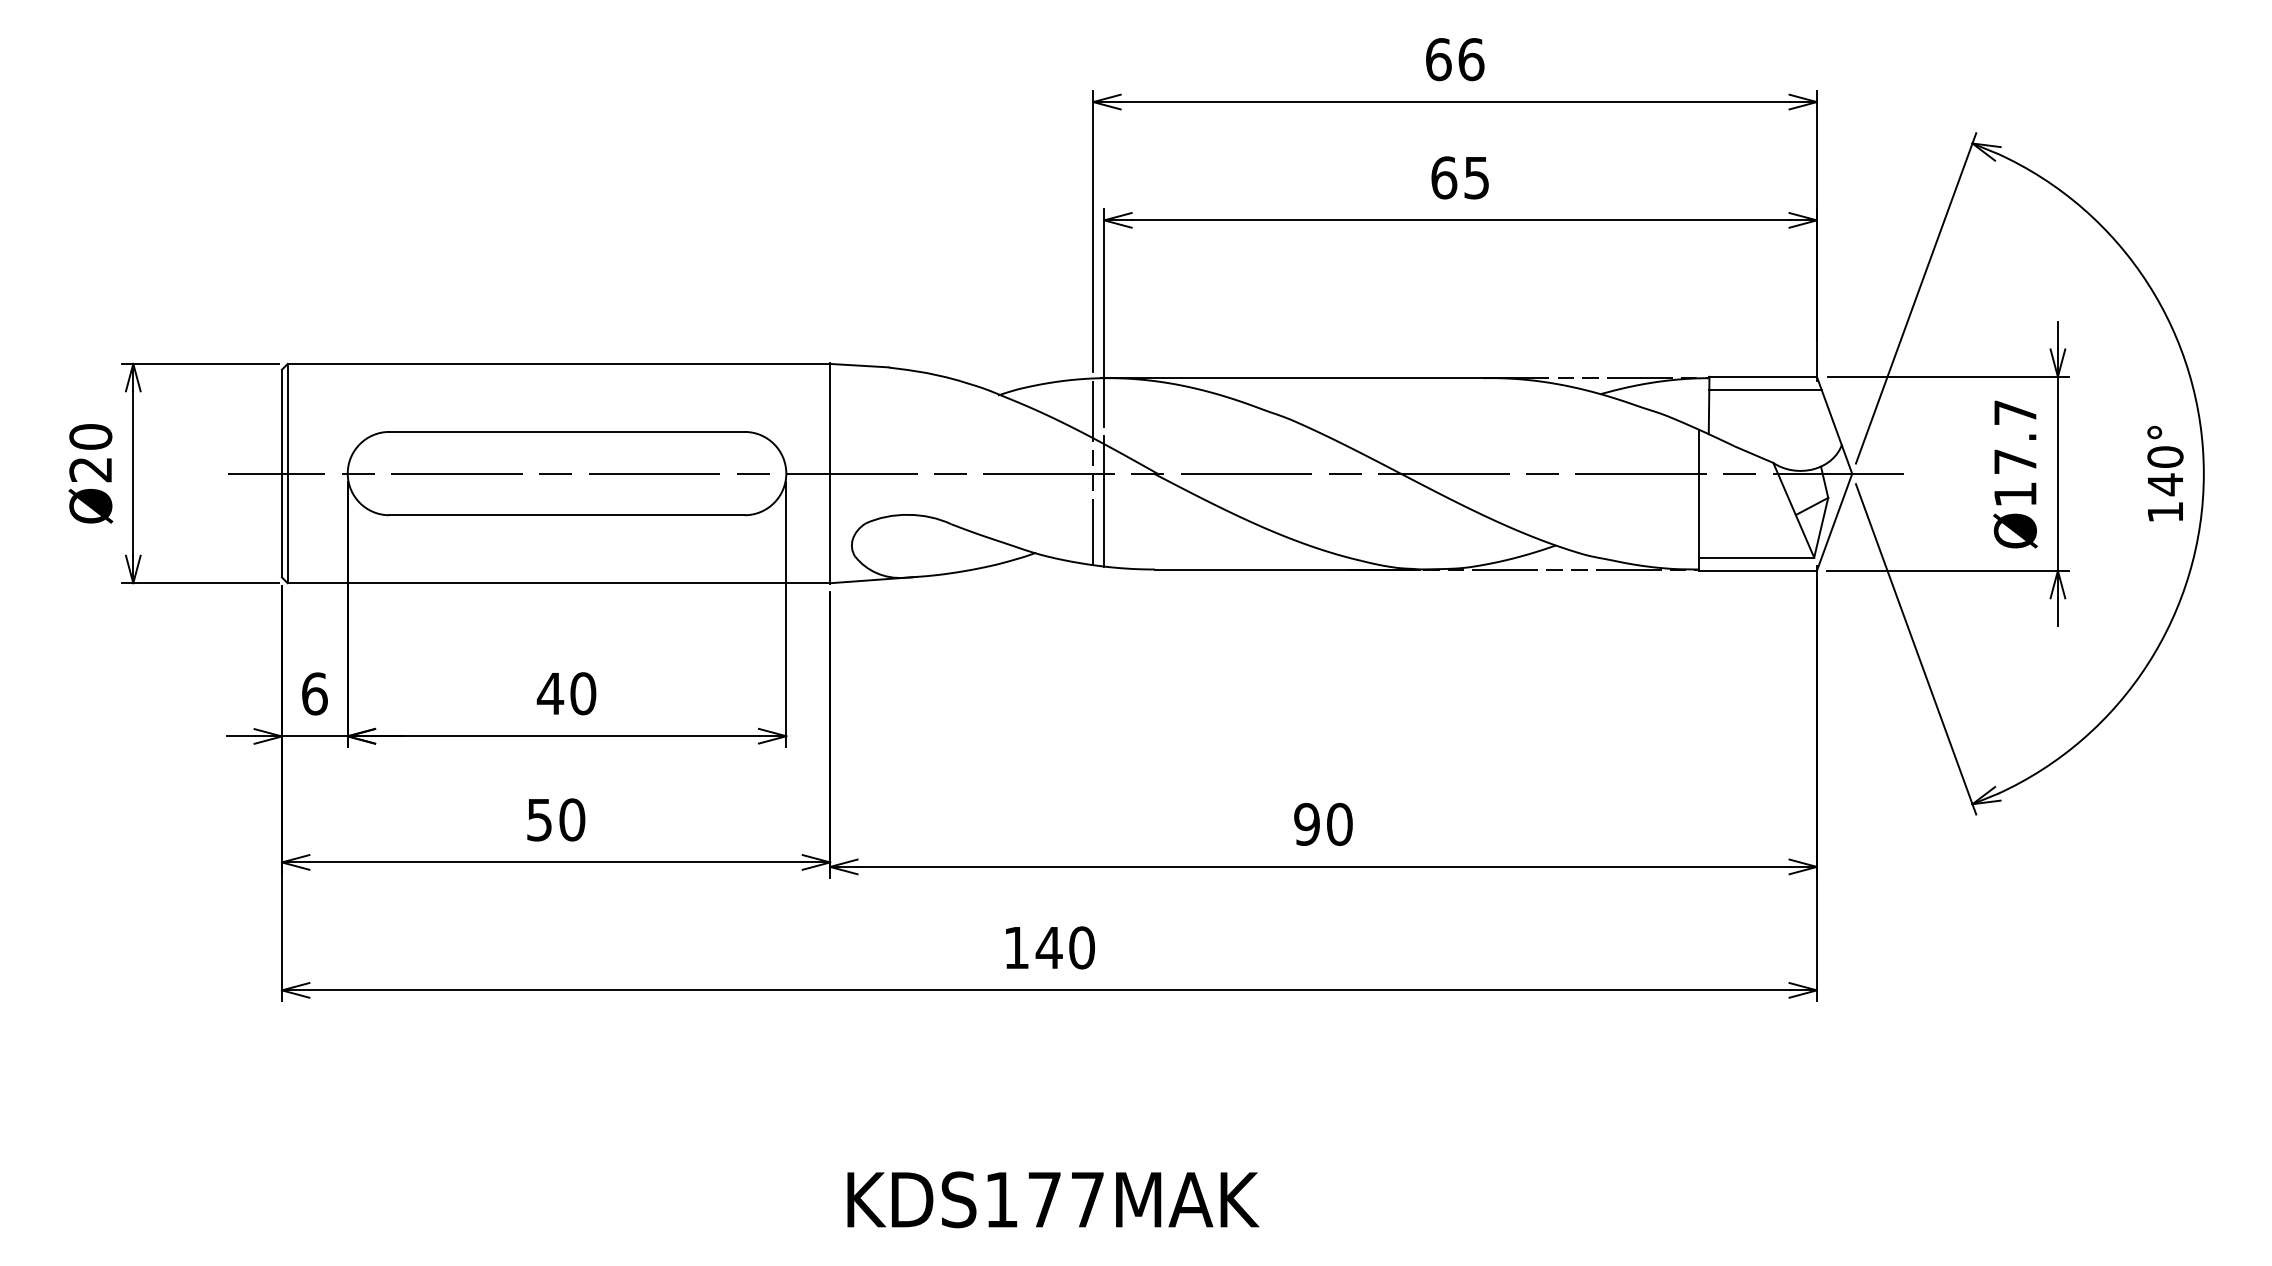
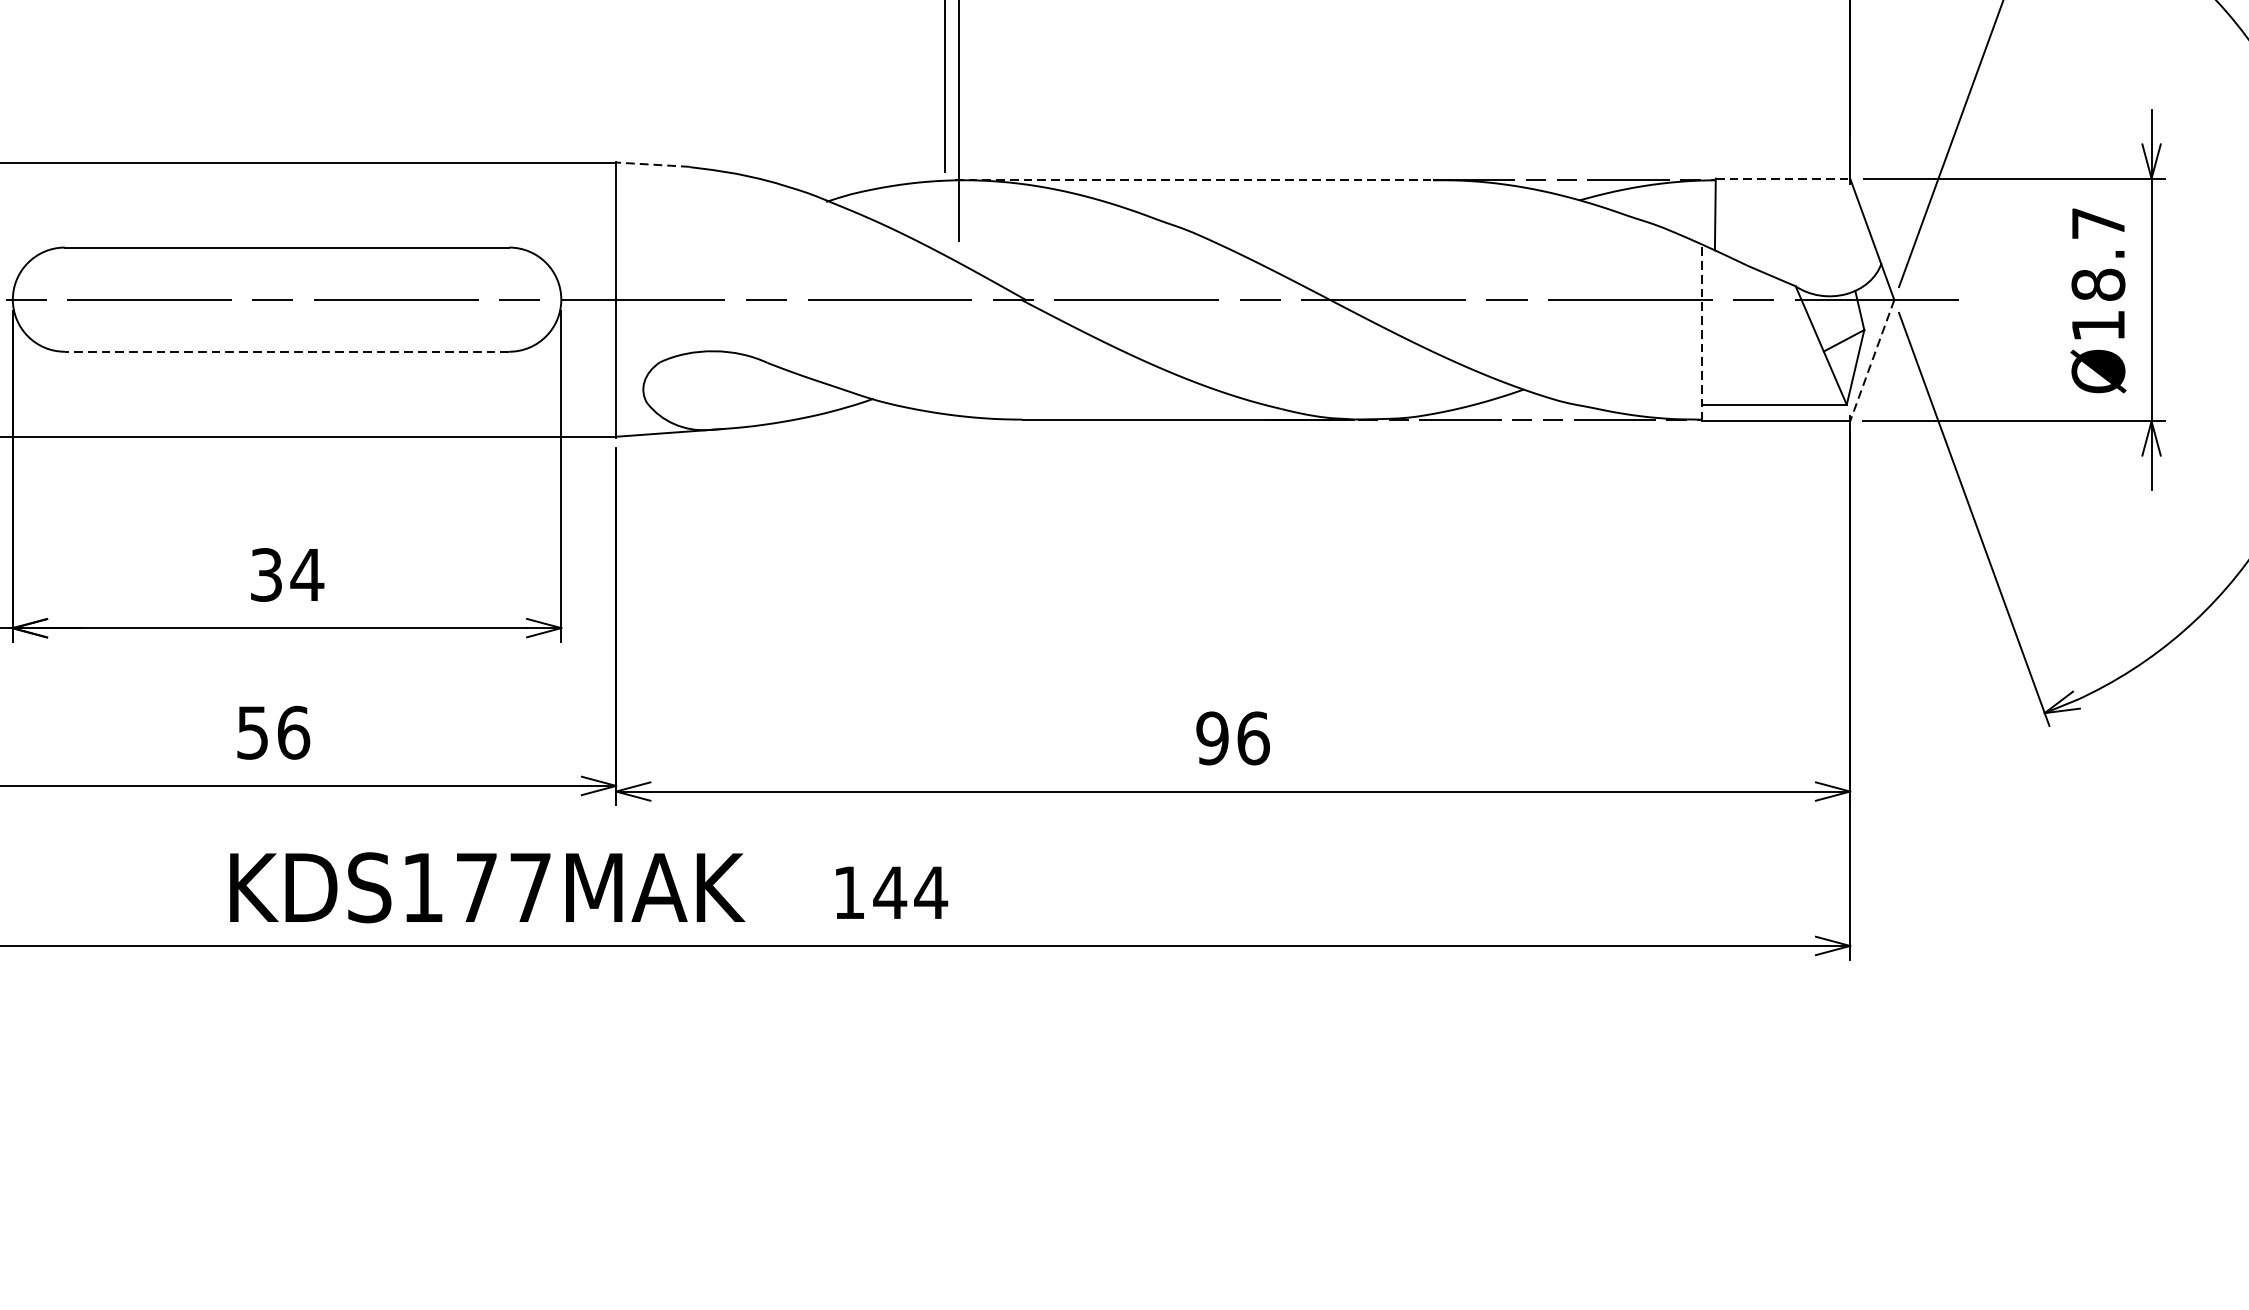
line: (859, 365) -> (652, 164), solid -> dashed
line: (1763, 376) -> (1783, 178), solid -> dashed
line: (1292, 378) -> (1194, 180), solid -> dashed
line: (1765, 389) -> (1785, 194), removed
text: (2014, 461) -> (2097, 284), Ø17.7 -> Ø18.7
line: (1093, 472) -> (945, 298), removed
line: (1104, 500) -> (959, 333), removed
line: (1698, 500) -> (1702, 333), solid -> dashed
line: (567, 515) -> (287, 352), solid -> dashed
line: (1834, 522) -> (1872, 360), solid -> dashed
text: (566, 693) -> (286, 574), 40 -> 34
text: (572, 819) -> (293, 732), 50 -> 56
text: (1339, 823) -> (1253, 737), 90 -> 96
text: (1081, 947) -> (930, 892), 140 -> 144
text: (1053, 1199) -> (487, 887), moved

